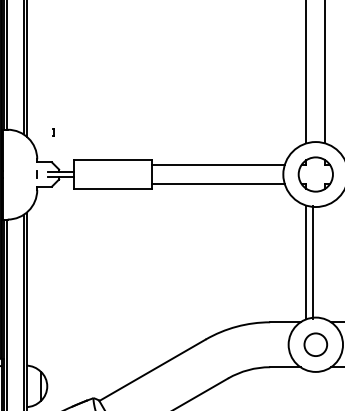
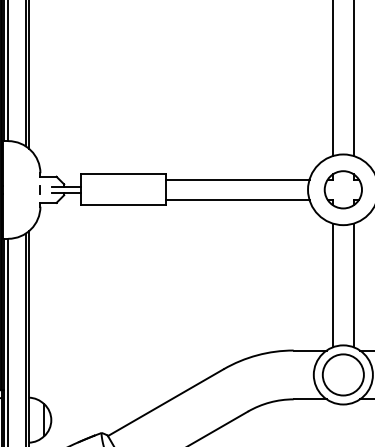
part: (52, 131) -> (57, 143), removed
line: (313, 262) -> (353, 285), moved
circle: (315, 344) -> (342, 374), size x1.67

